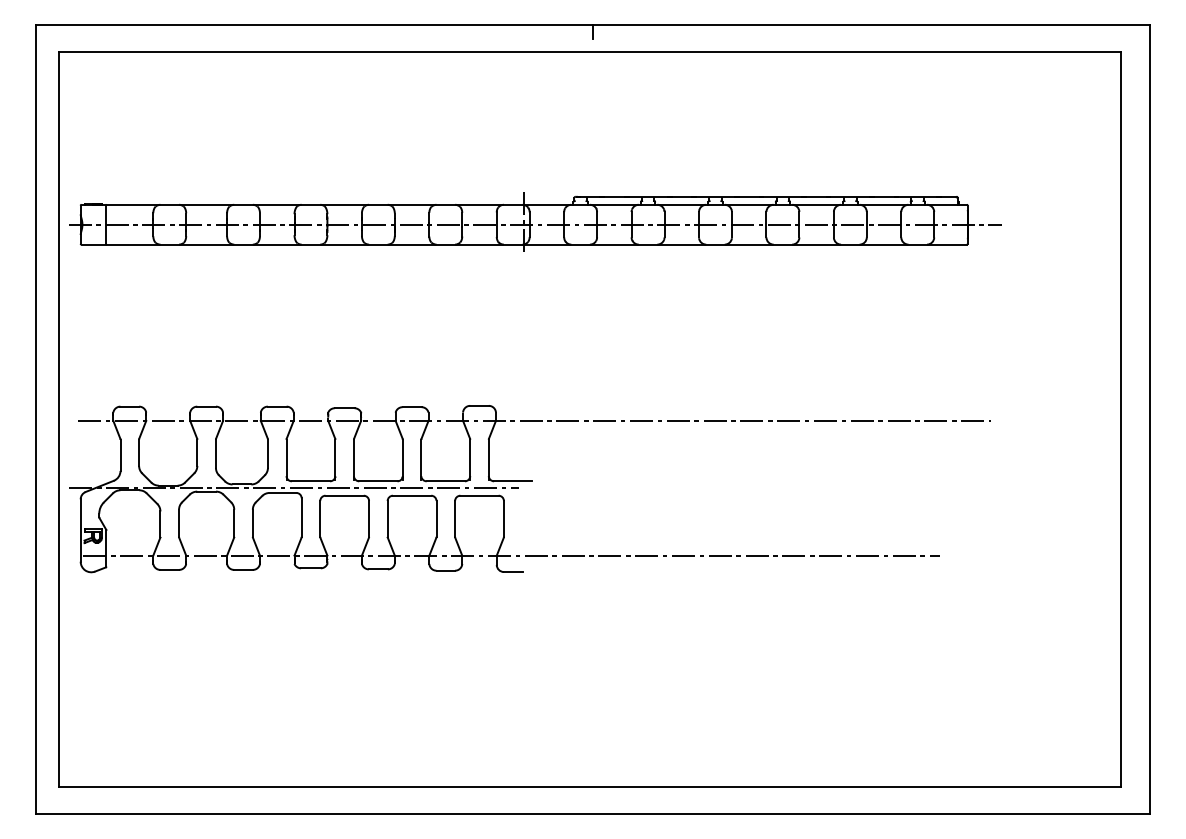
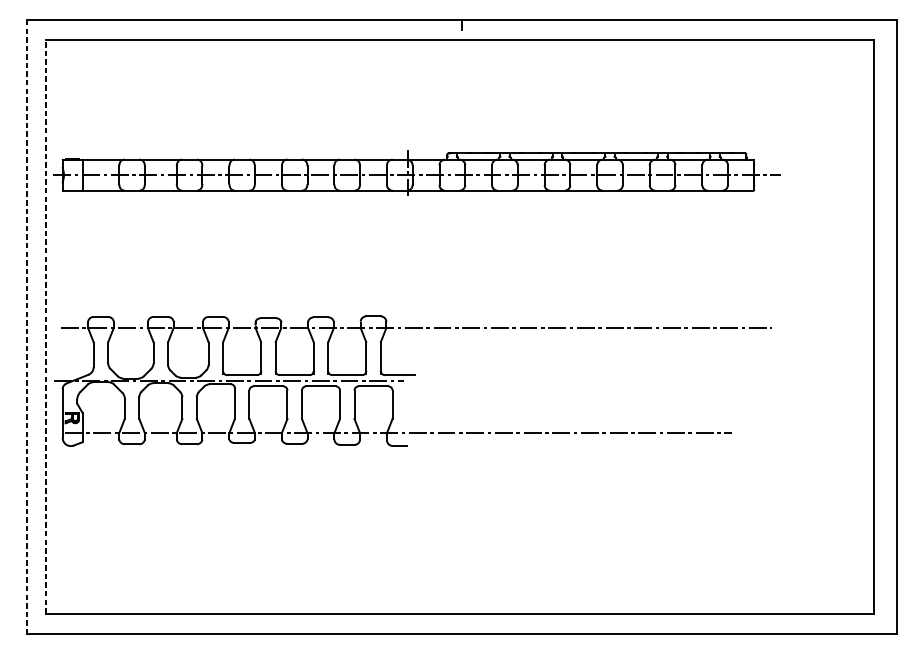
line: (35, 419) -> (27, 327), solid -> dashed
line: (59, 419) -> (46, 327), solid -> dashed

